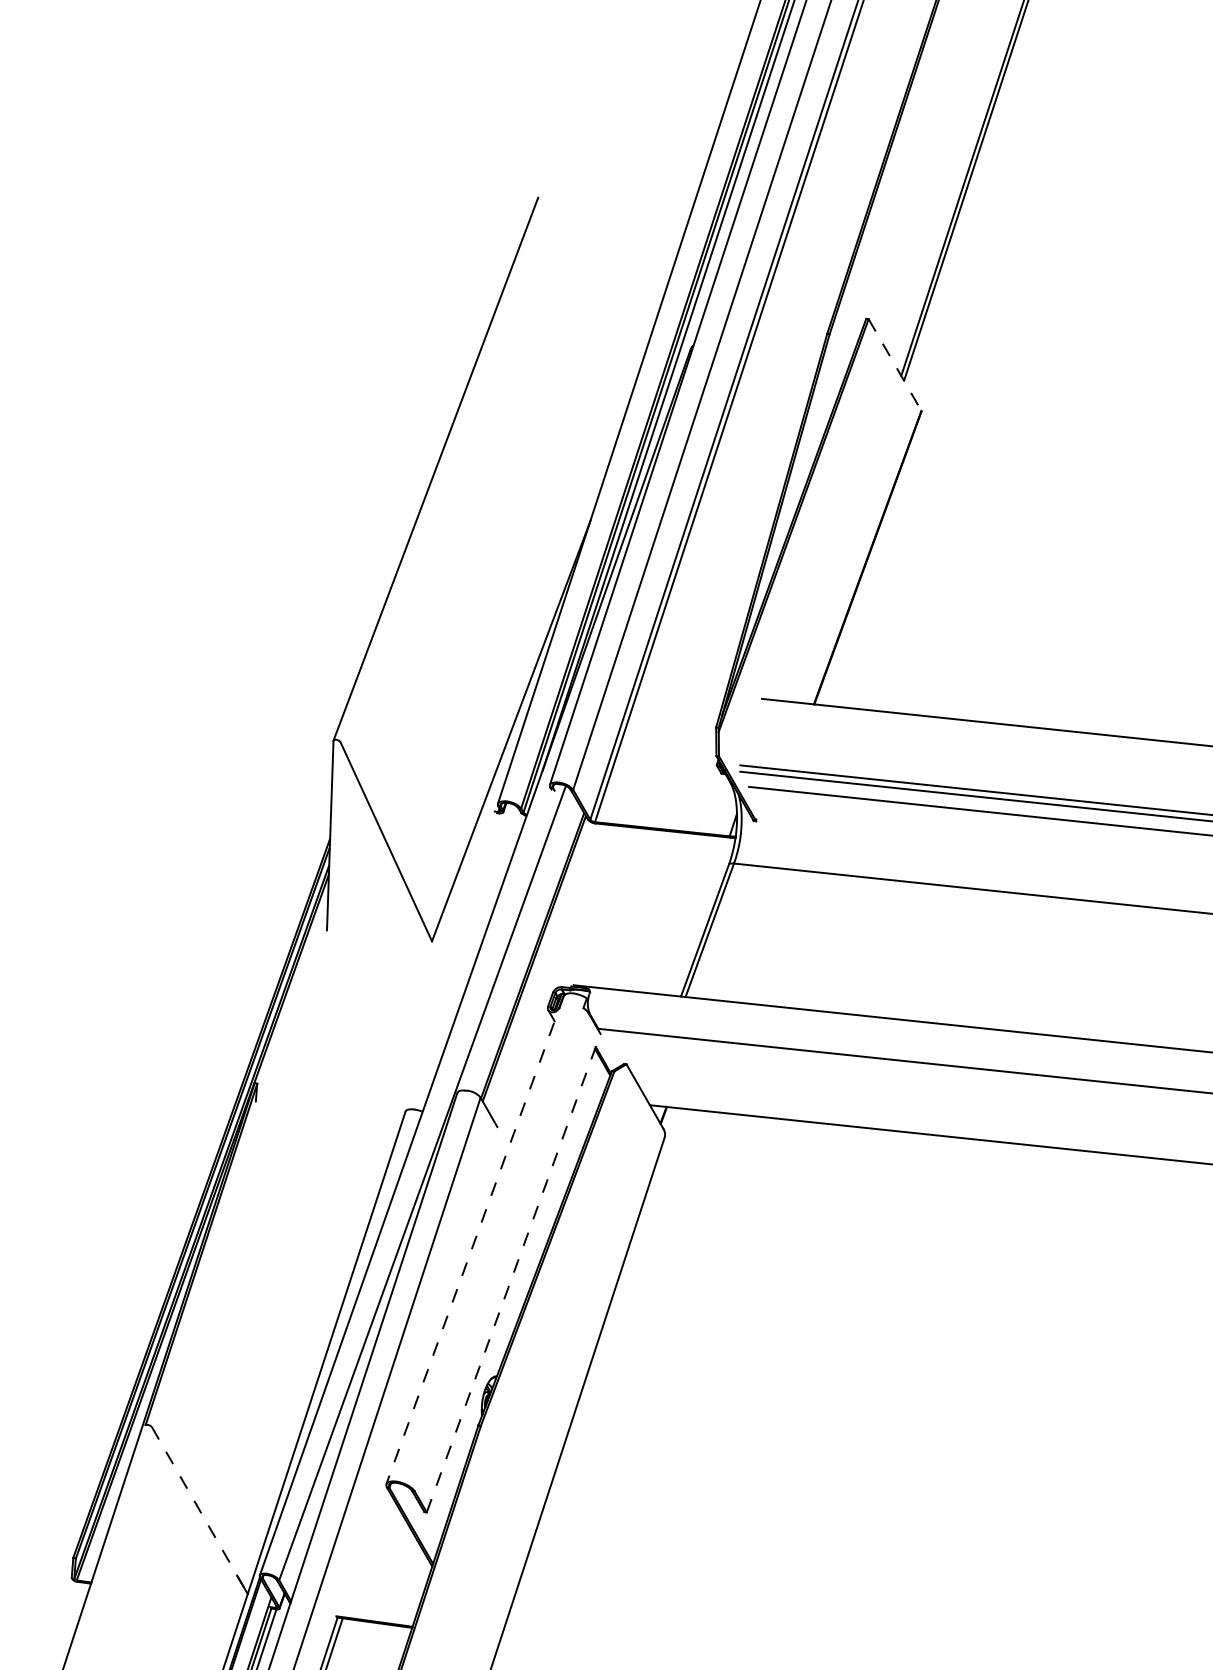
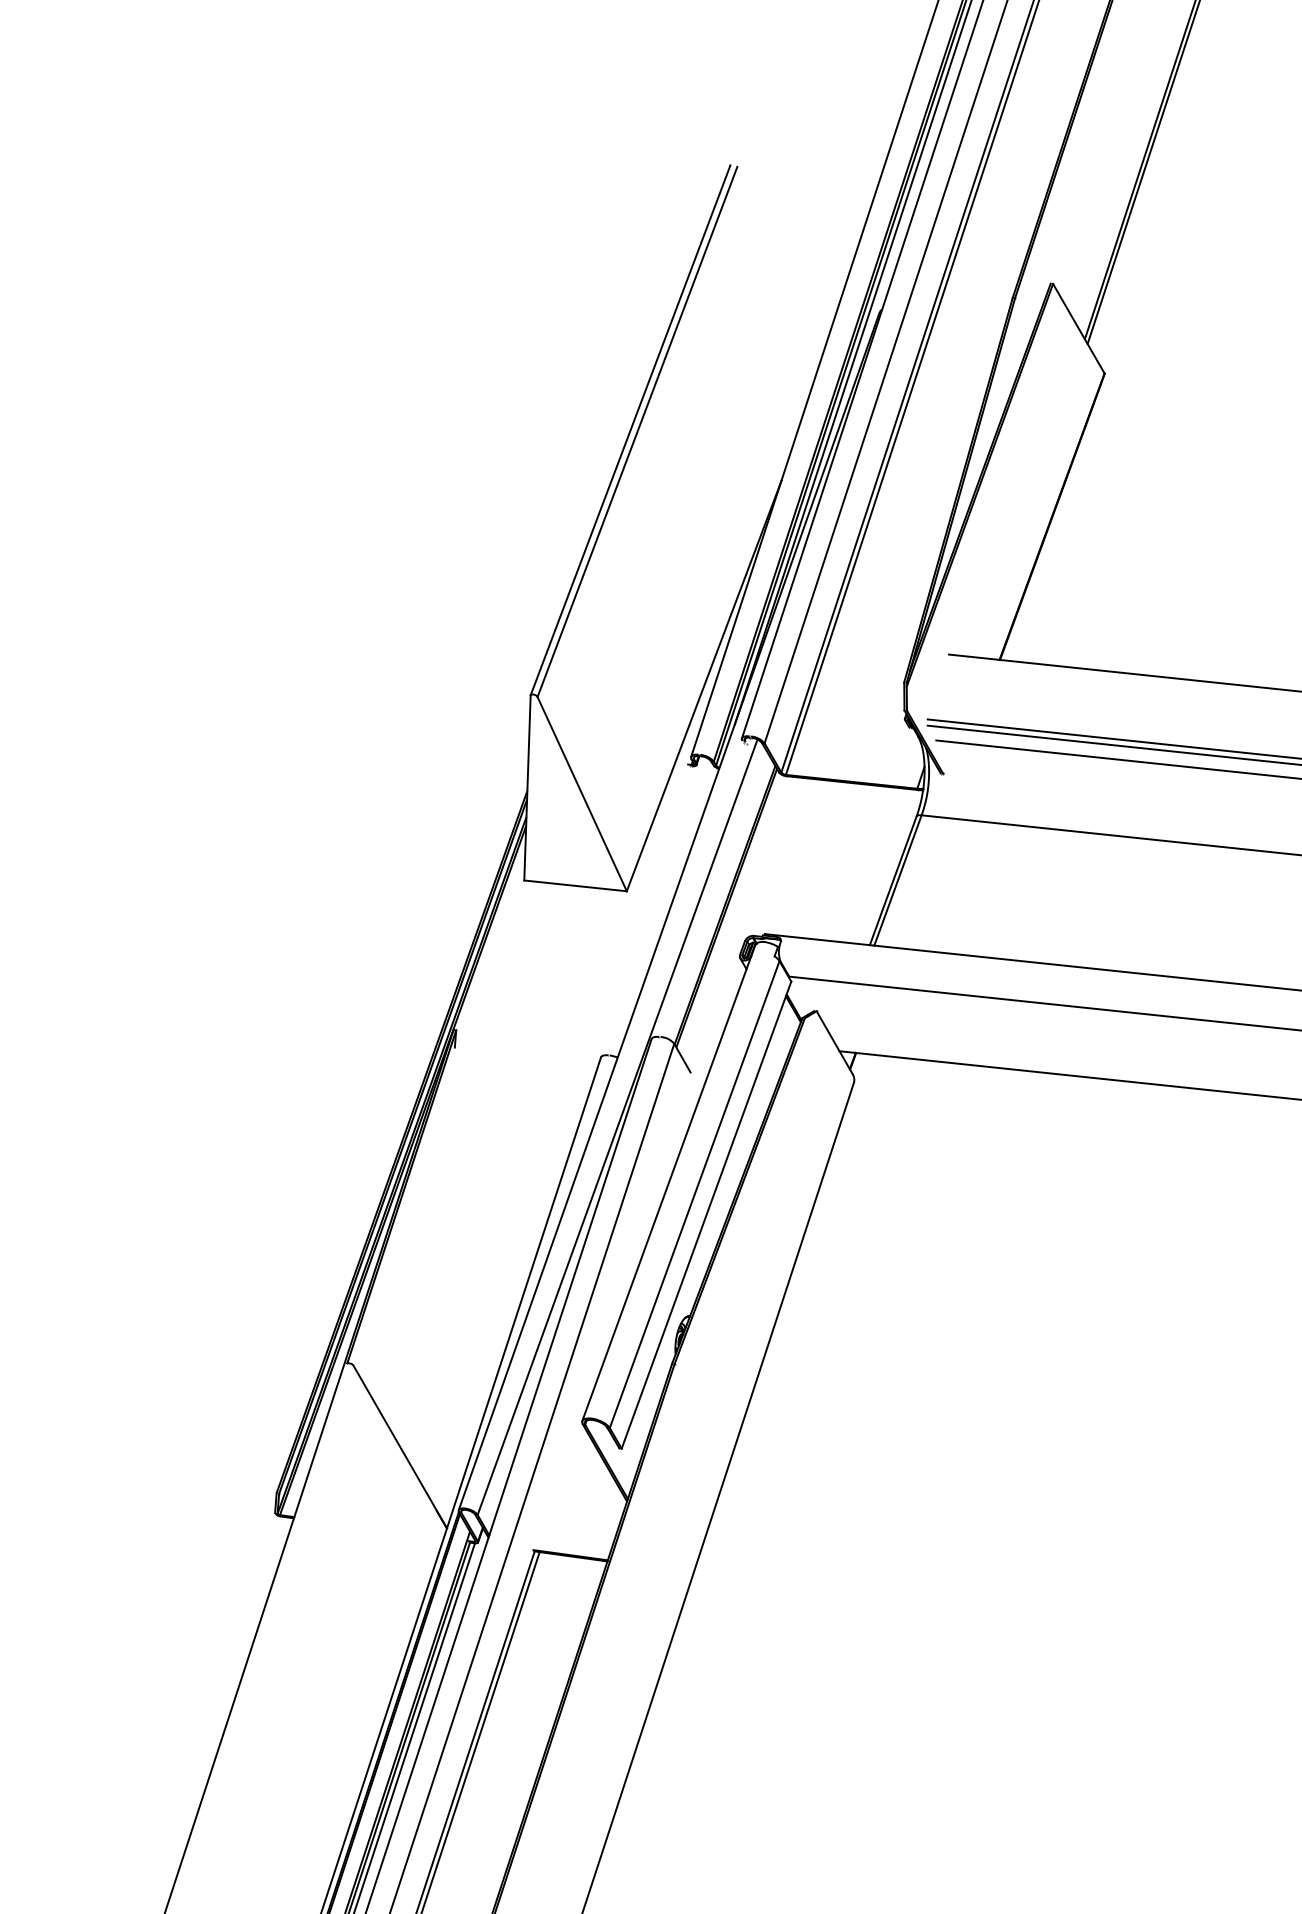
line: (894, 364) -> (1078, 328), dashed -> solid
line: (442, 470) -> (637, 431), added
line: (379, 935) -> (575, 885), added
line: (474, 1240) -> (668, 1183), dashed -> solid
line: (501, 1251) -> (694, 1194), added
line: (513, 1272) -> (706, 1214), dashed -> solid
line: (200, 1510) -> (400, 1446), dashed -> solid

